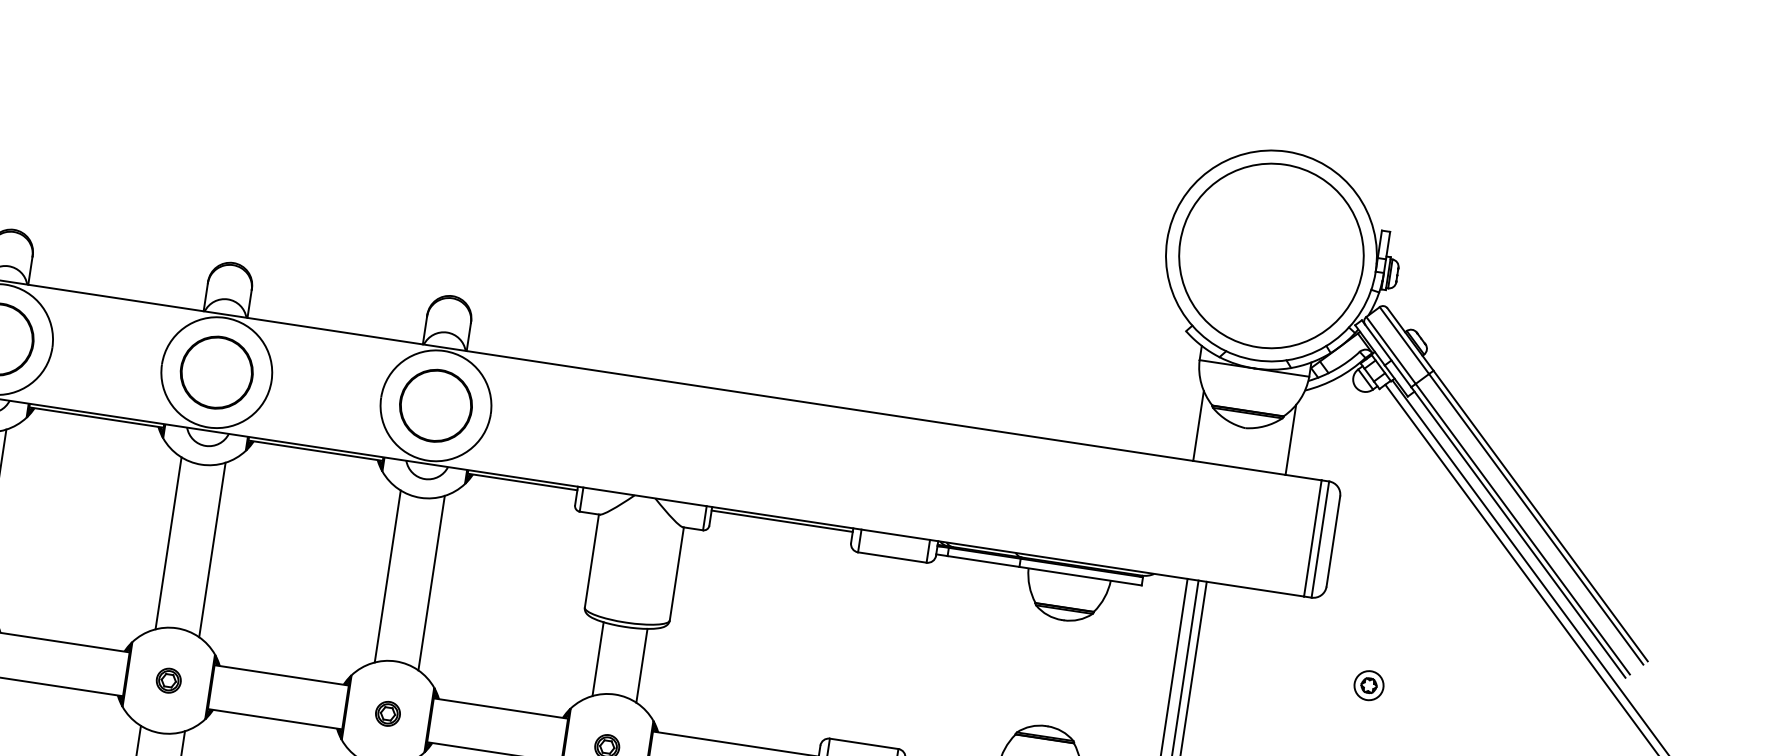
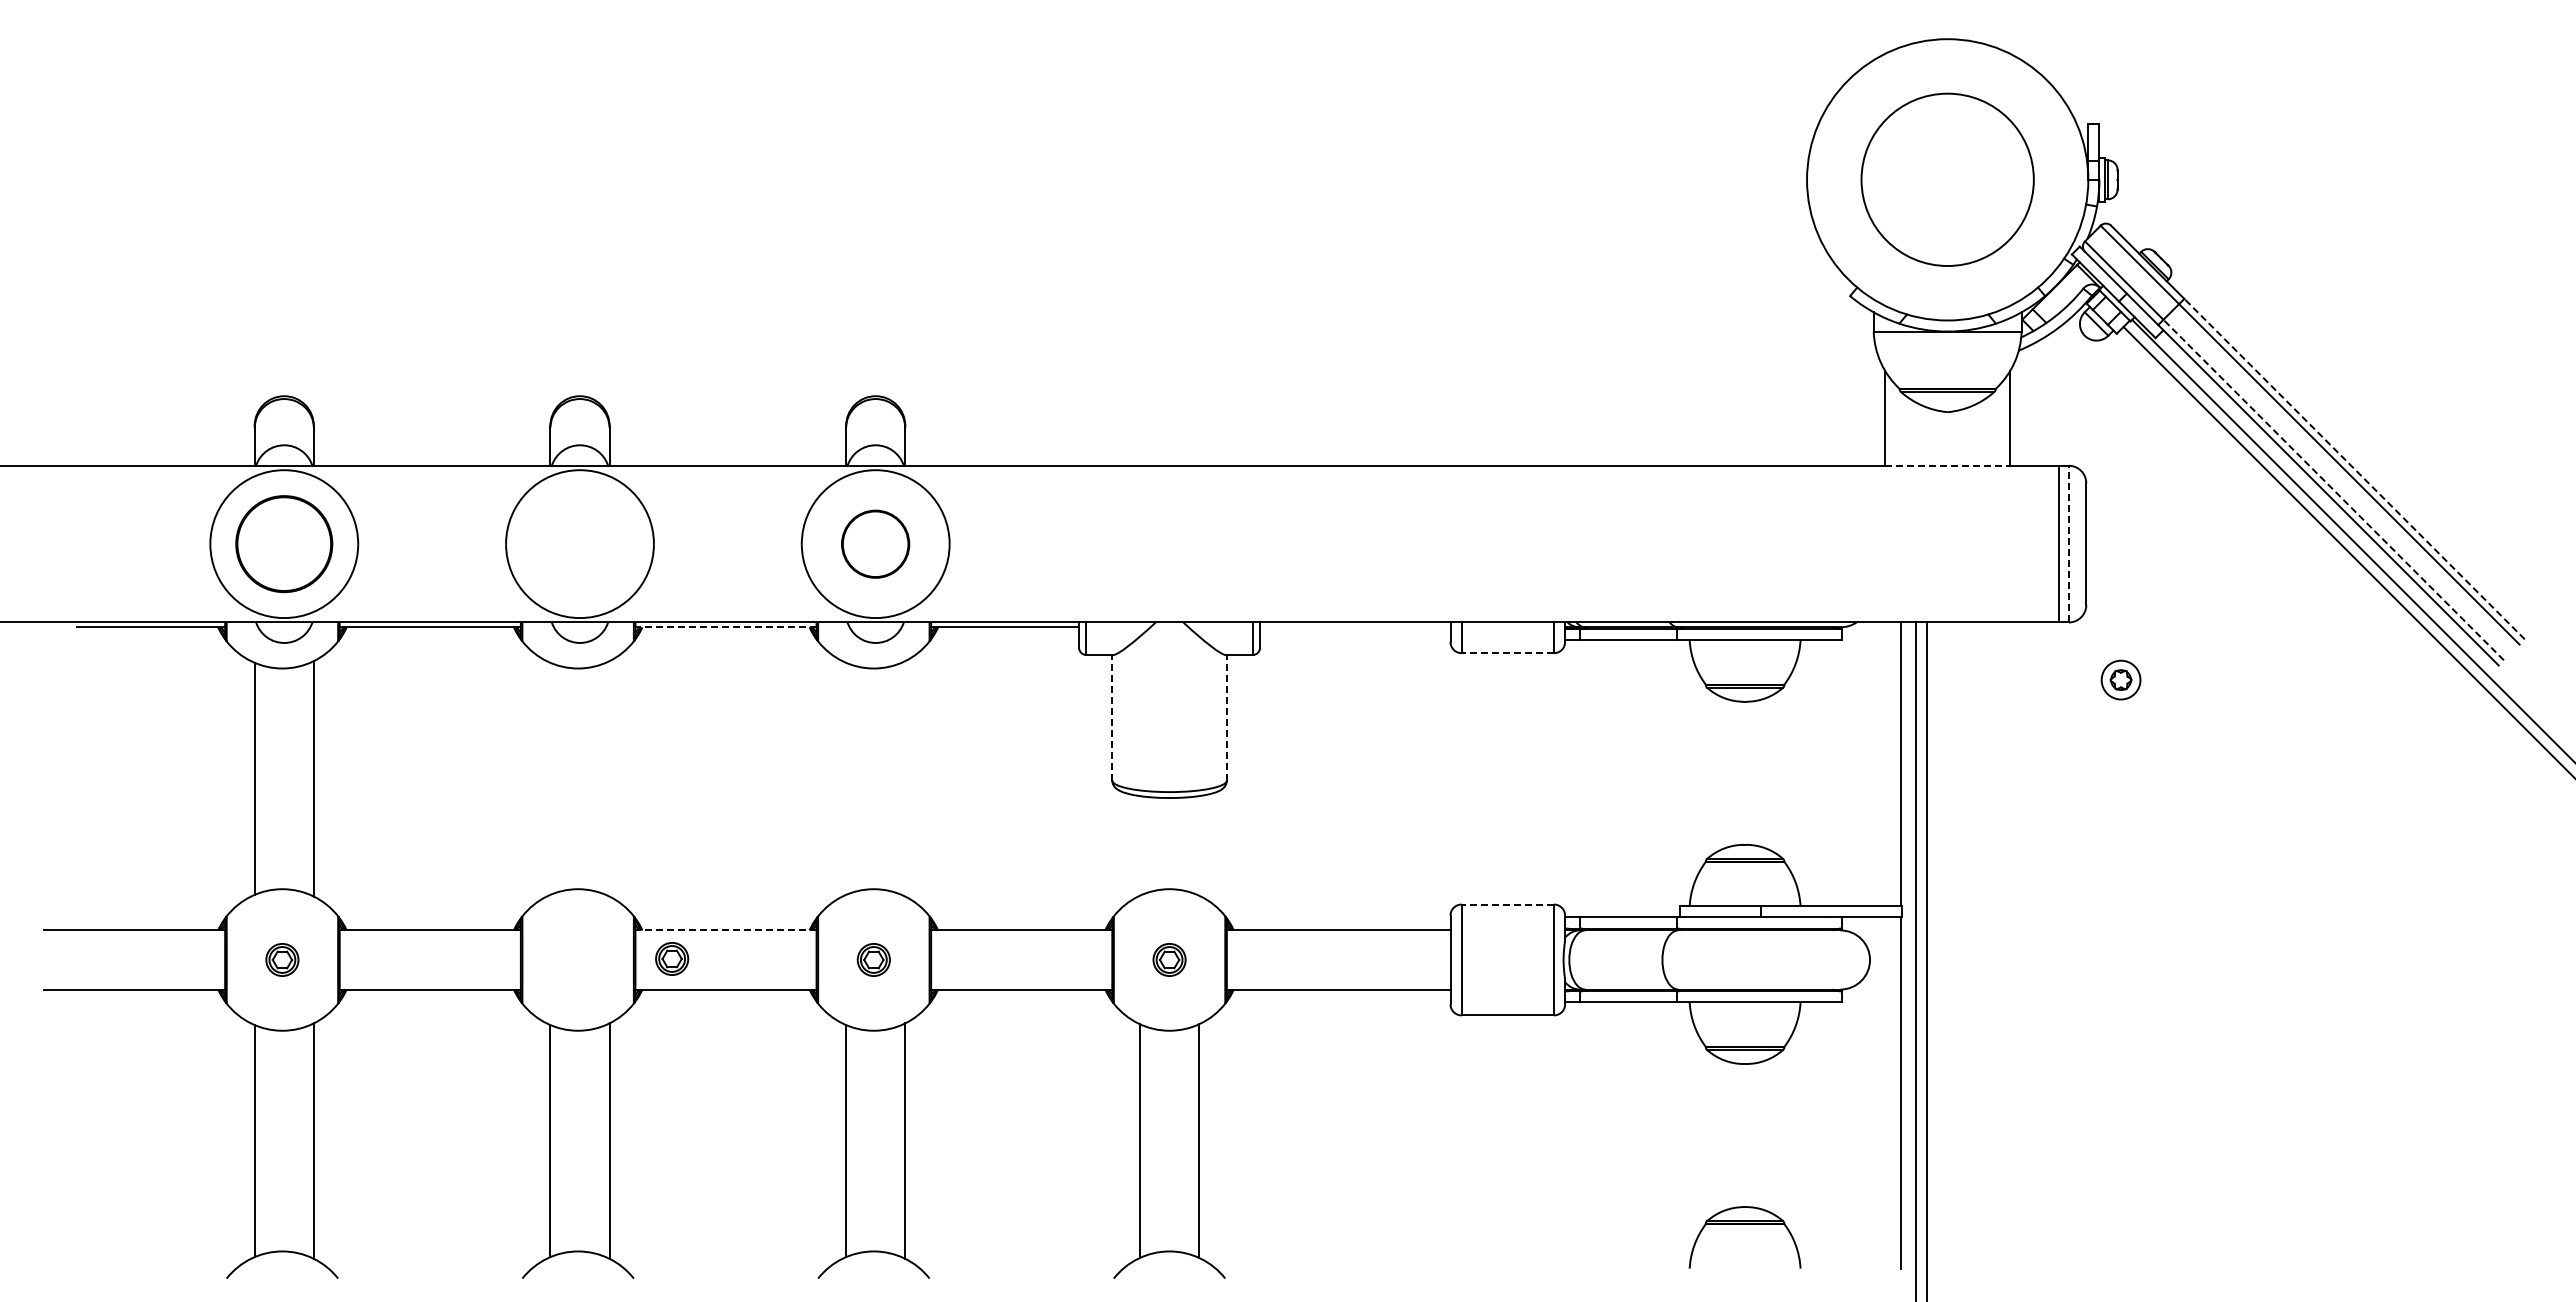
circle: (1271, 255) -> (1947, 179), size x0.7
part: (216, 372) -> (579, 544), removed
part: (435, 406) -> (875, 544), size x0.7
line: (316, 450) -> (726, 627), solid -> dashed
line: (1240, 467) -> (1948, 465), solid -> dashed
line: (1540, 516) -> (2354, 469), solid -> dashed
line: (782, 521) -> (1355, 627), removed
line: (1522, 529) -> (2333, 490), solid -> dashed
line: (1320, 539) -> (2068, 543), solid -> dashed
line: (168, 543) -> (550, 778), removed
line: (212, 549) -> (609, 778), removed
line: (892, 557) -> (1507, 653), solid -> dashed
line: (592, 560) -> (1112, 717), solid -> dashed
line: (676, 573) -> (1226, 717), solid -> dashed
line: (388, 576) -> (846, 778), removed
line: (431, 582) -> (905, 778), removed
line: (598, 658) -> (1140, 845), removed
line: (642, 665) -> (1199, 845), removed
line: (282, 675) -> (726, 930), solid -> dashed
part: (169, 680) -> (672, 958), moved
part: (1368, 685) -> (2120, 679), moved
line: (863, 743) -> (1507, 904), solid -> dashed

